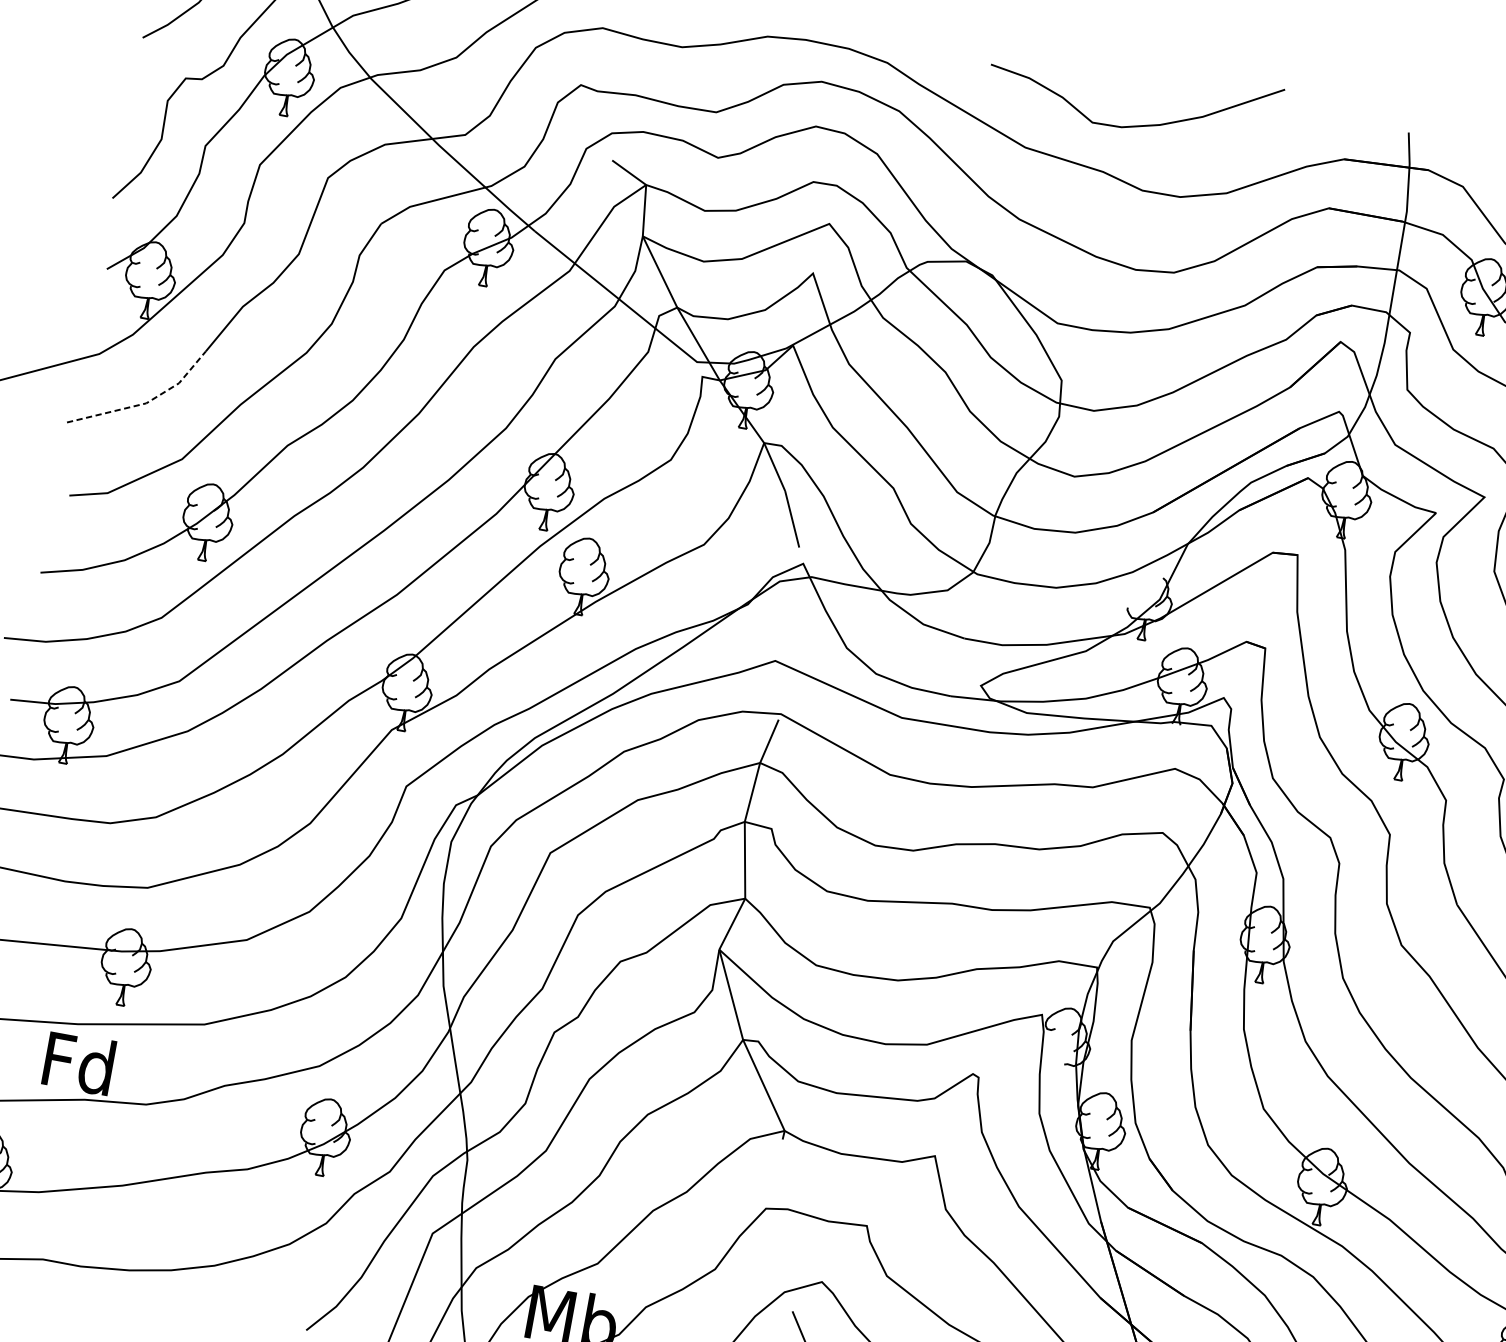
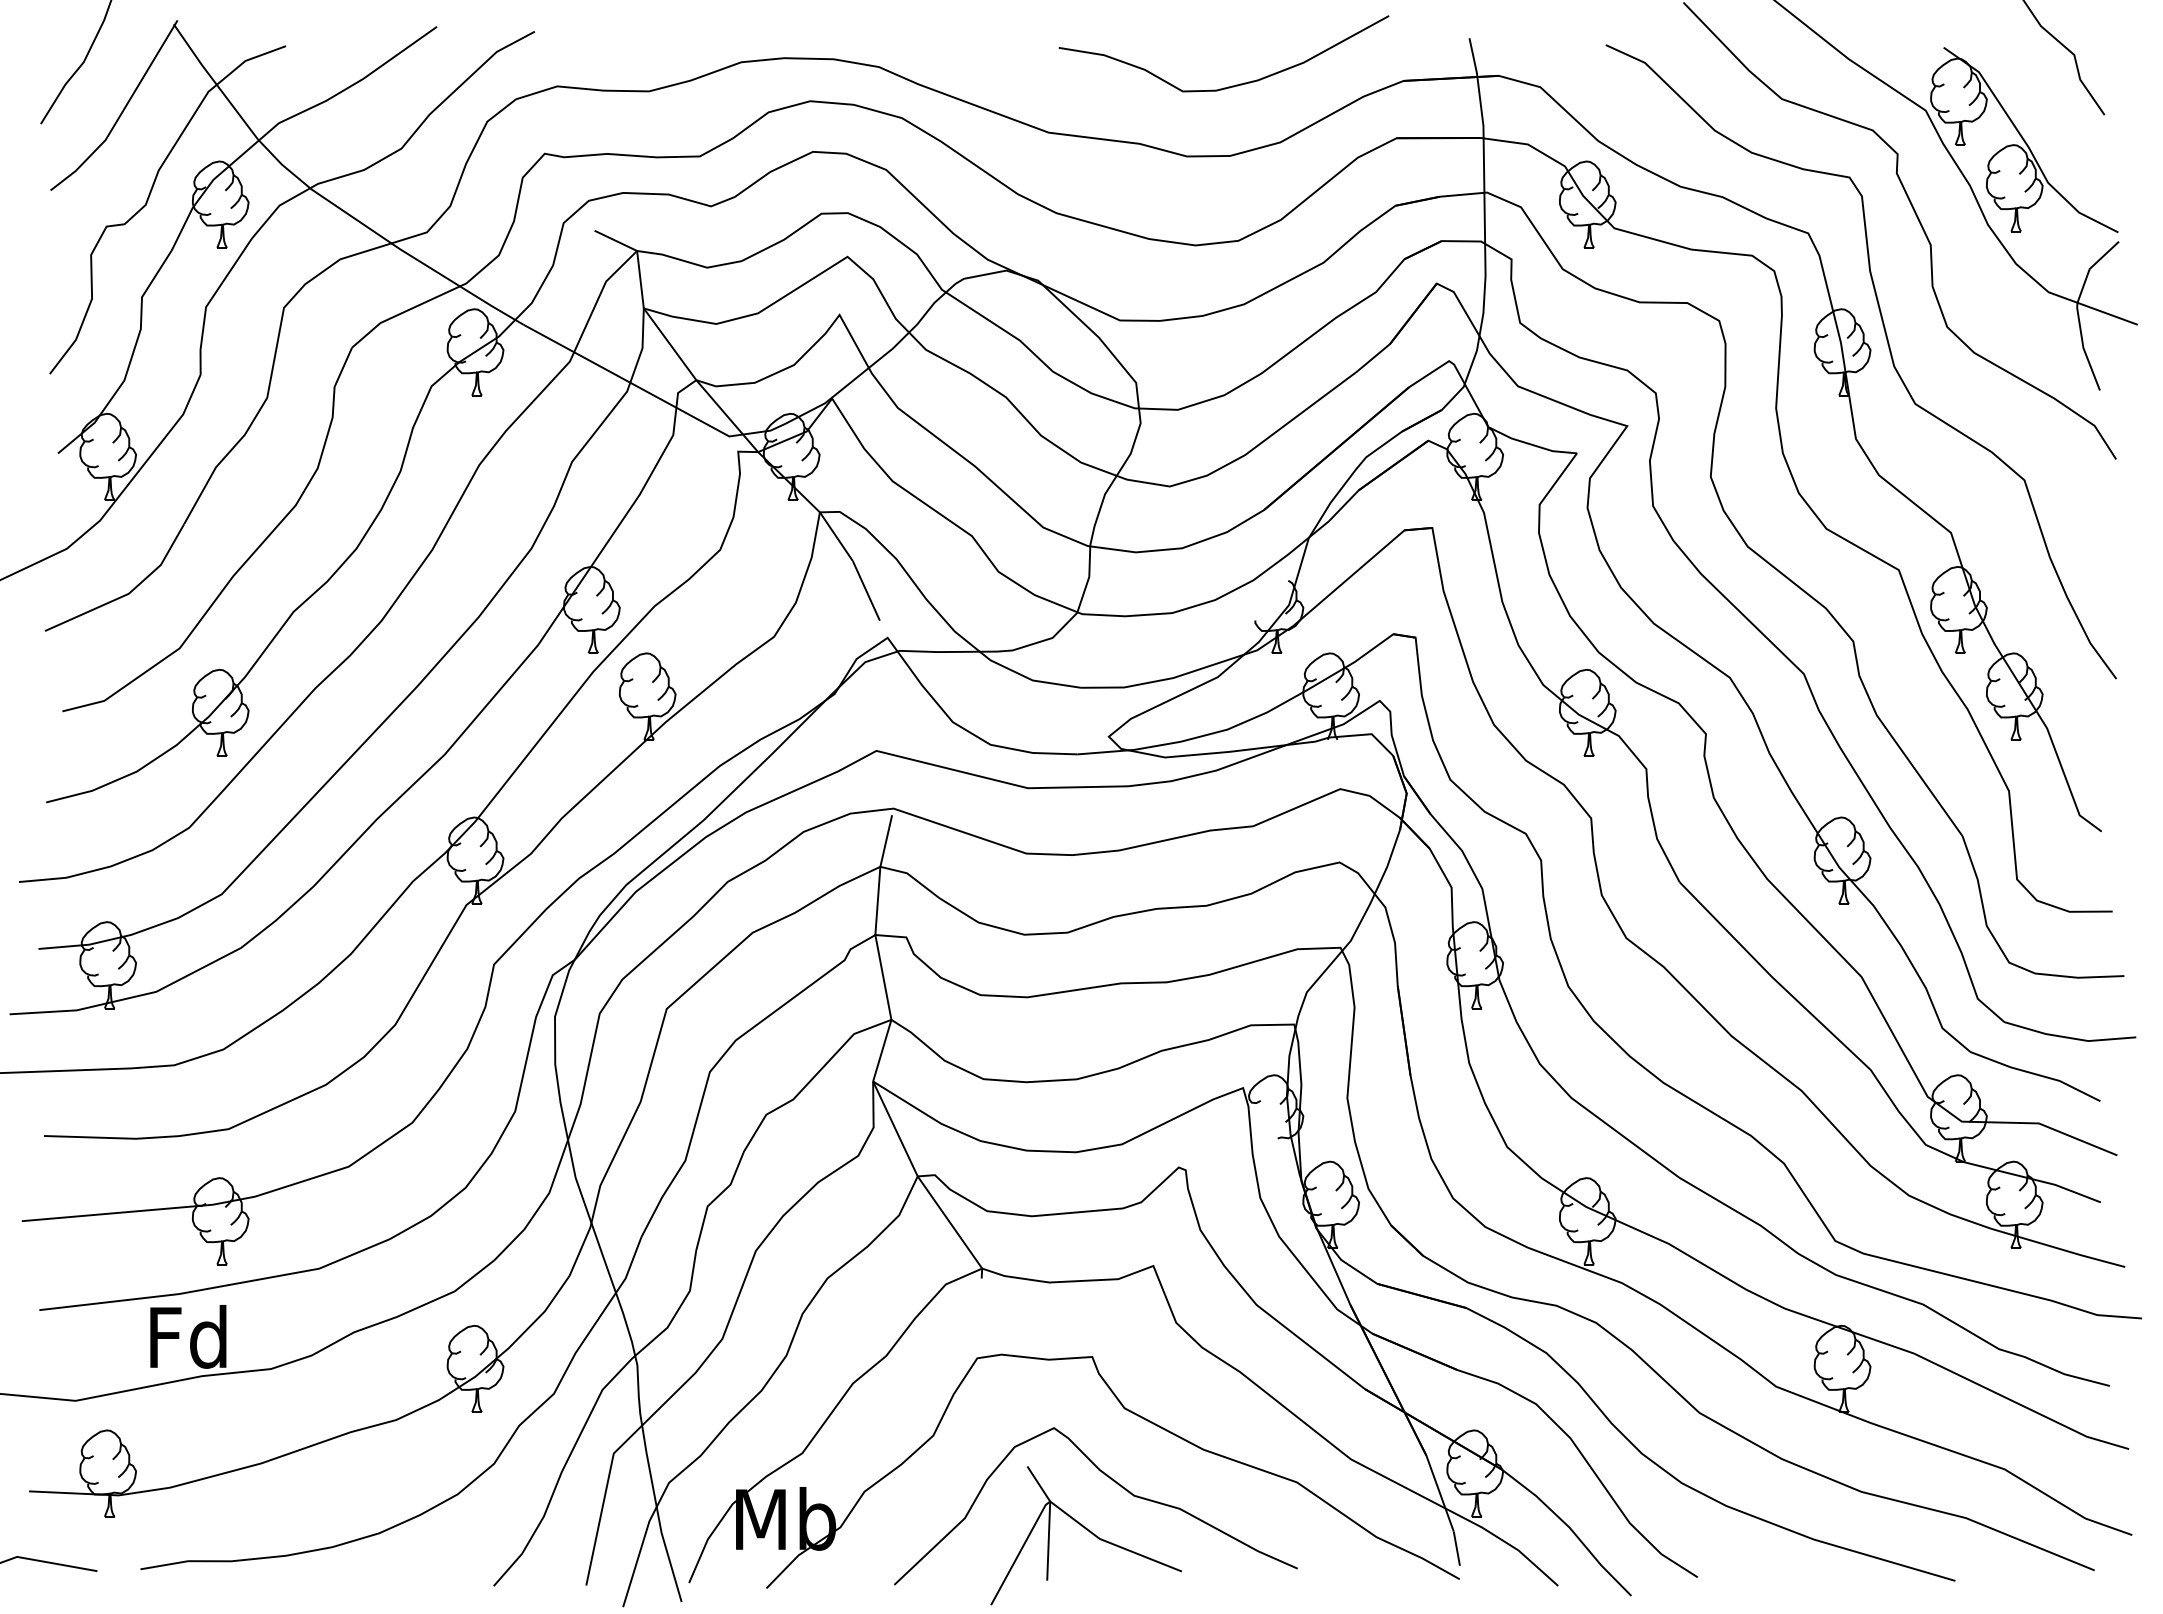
curve: (1136, 125) -> (1232, 85), moved
line: (146, 403) -> (128, 593), dashed -> solid

